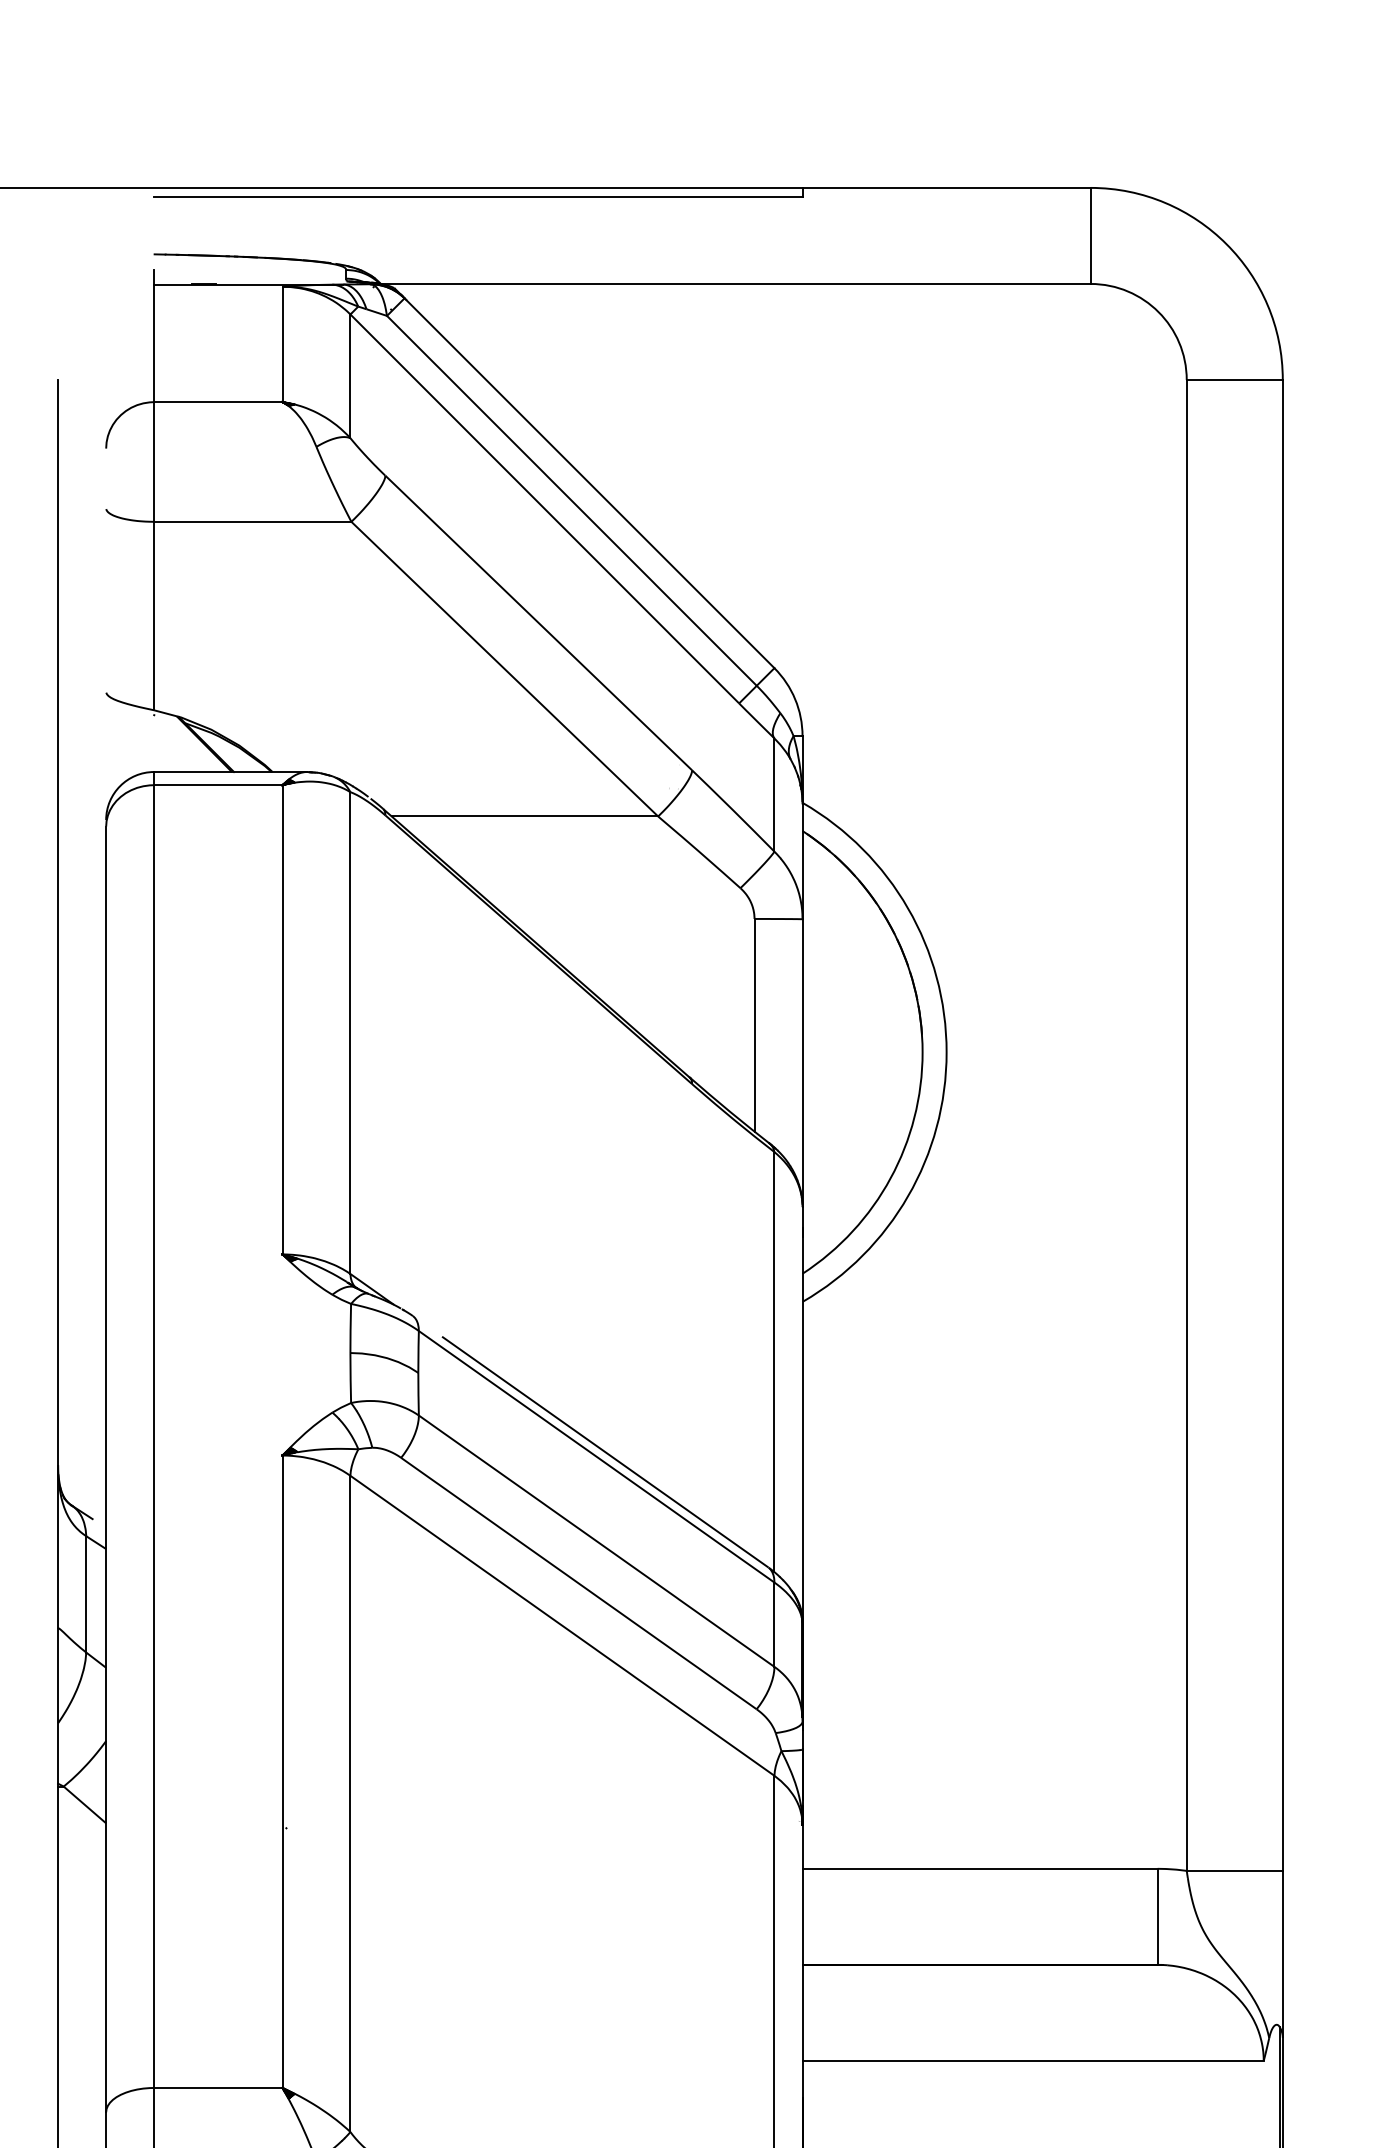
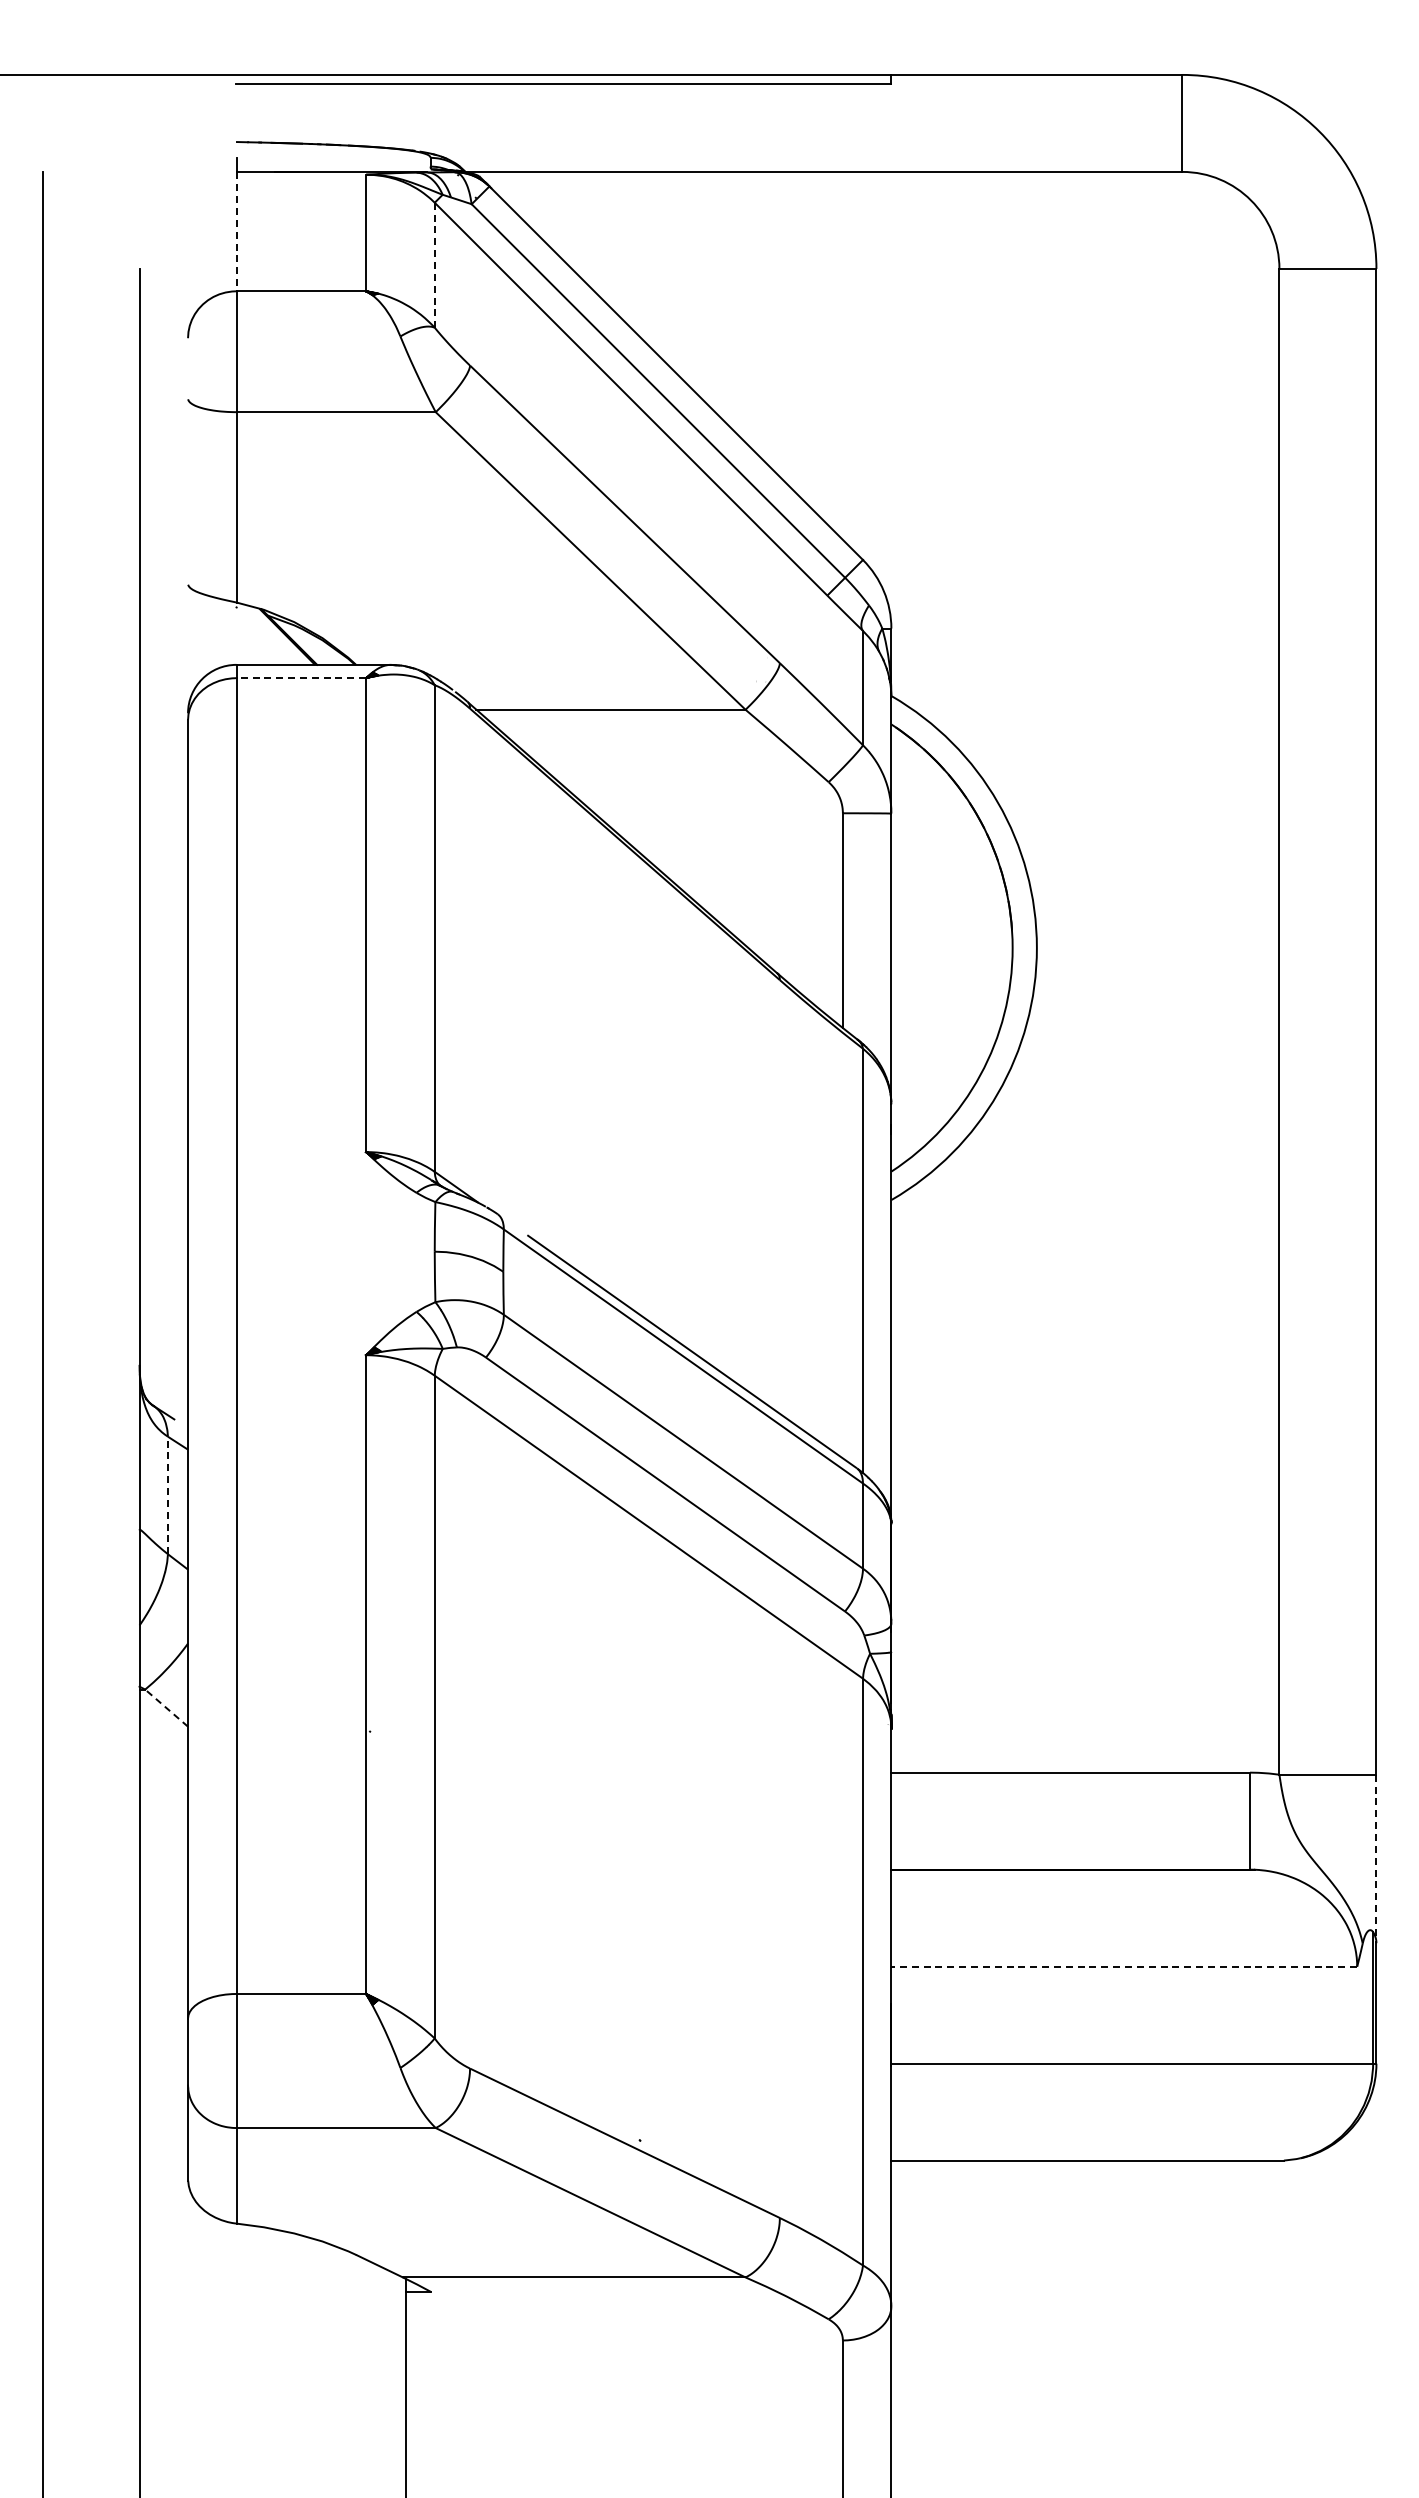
line: (154, 343) -> (236, 232), solid -> dashed
line: (350, 376) -> (434, 265), solid -> dashed
line: (218, 785) -> (301, 678), solid -> dashed
line: (85, 1594) -> (167, 1495), solid -> dashed
line: (84, 1804) -> (166, 1707), solid -> dashed
line: (1282, 1954) -> (1376, 1859), solid -> dashed
line: (1033, 2060) -> (1124, 1966), solid -> dashed

